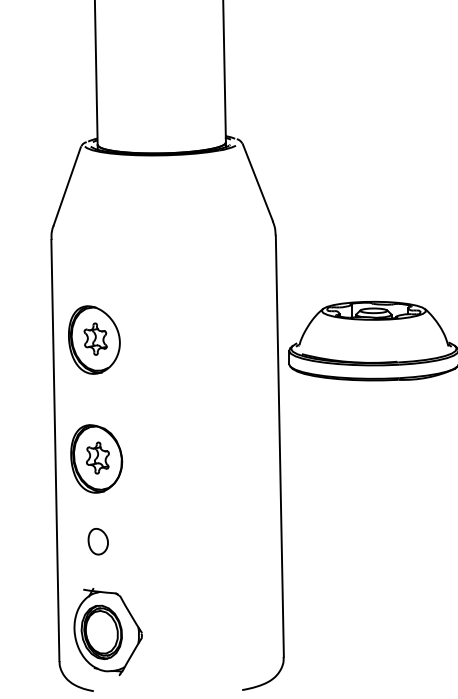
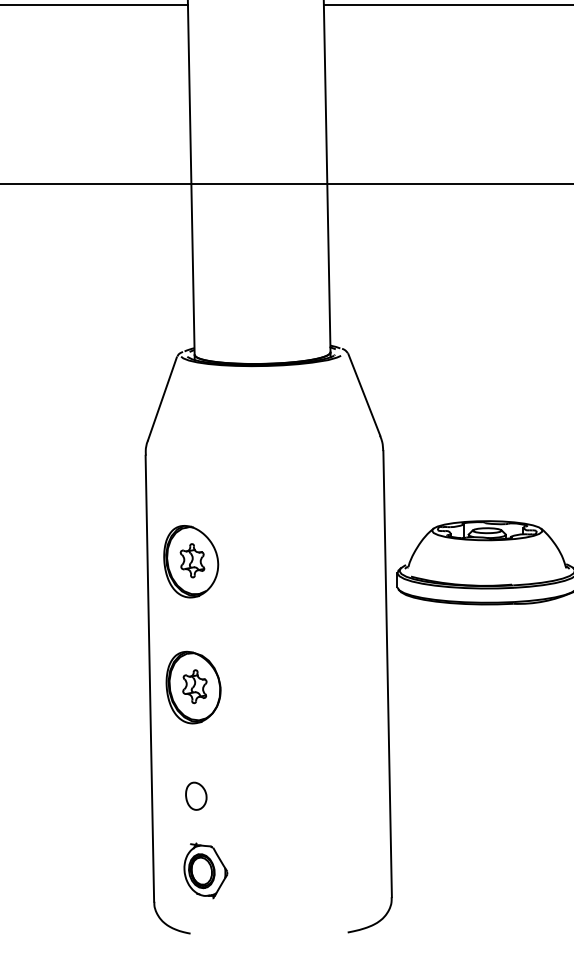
part: (98, 540) -> (196, 795), moved
part: (107, 631) -> (205, 870), size x0.6

